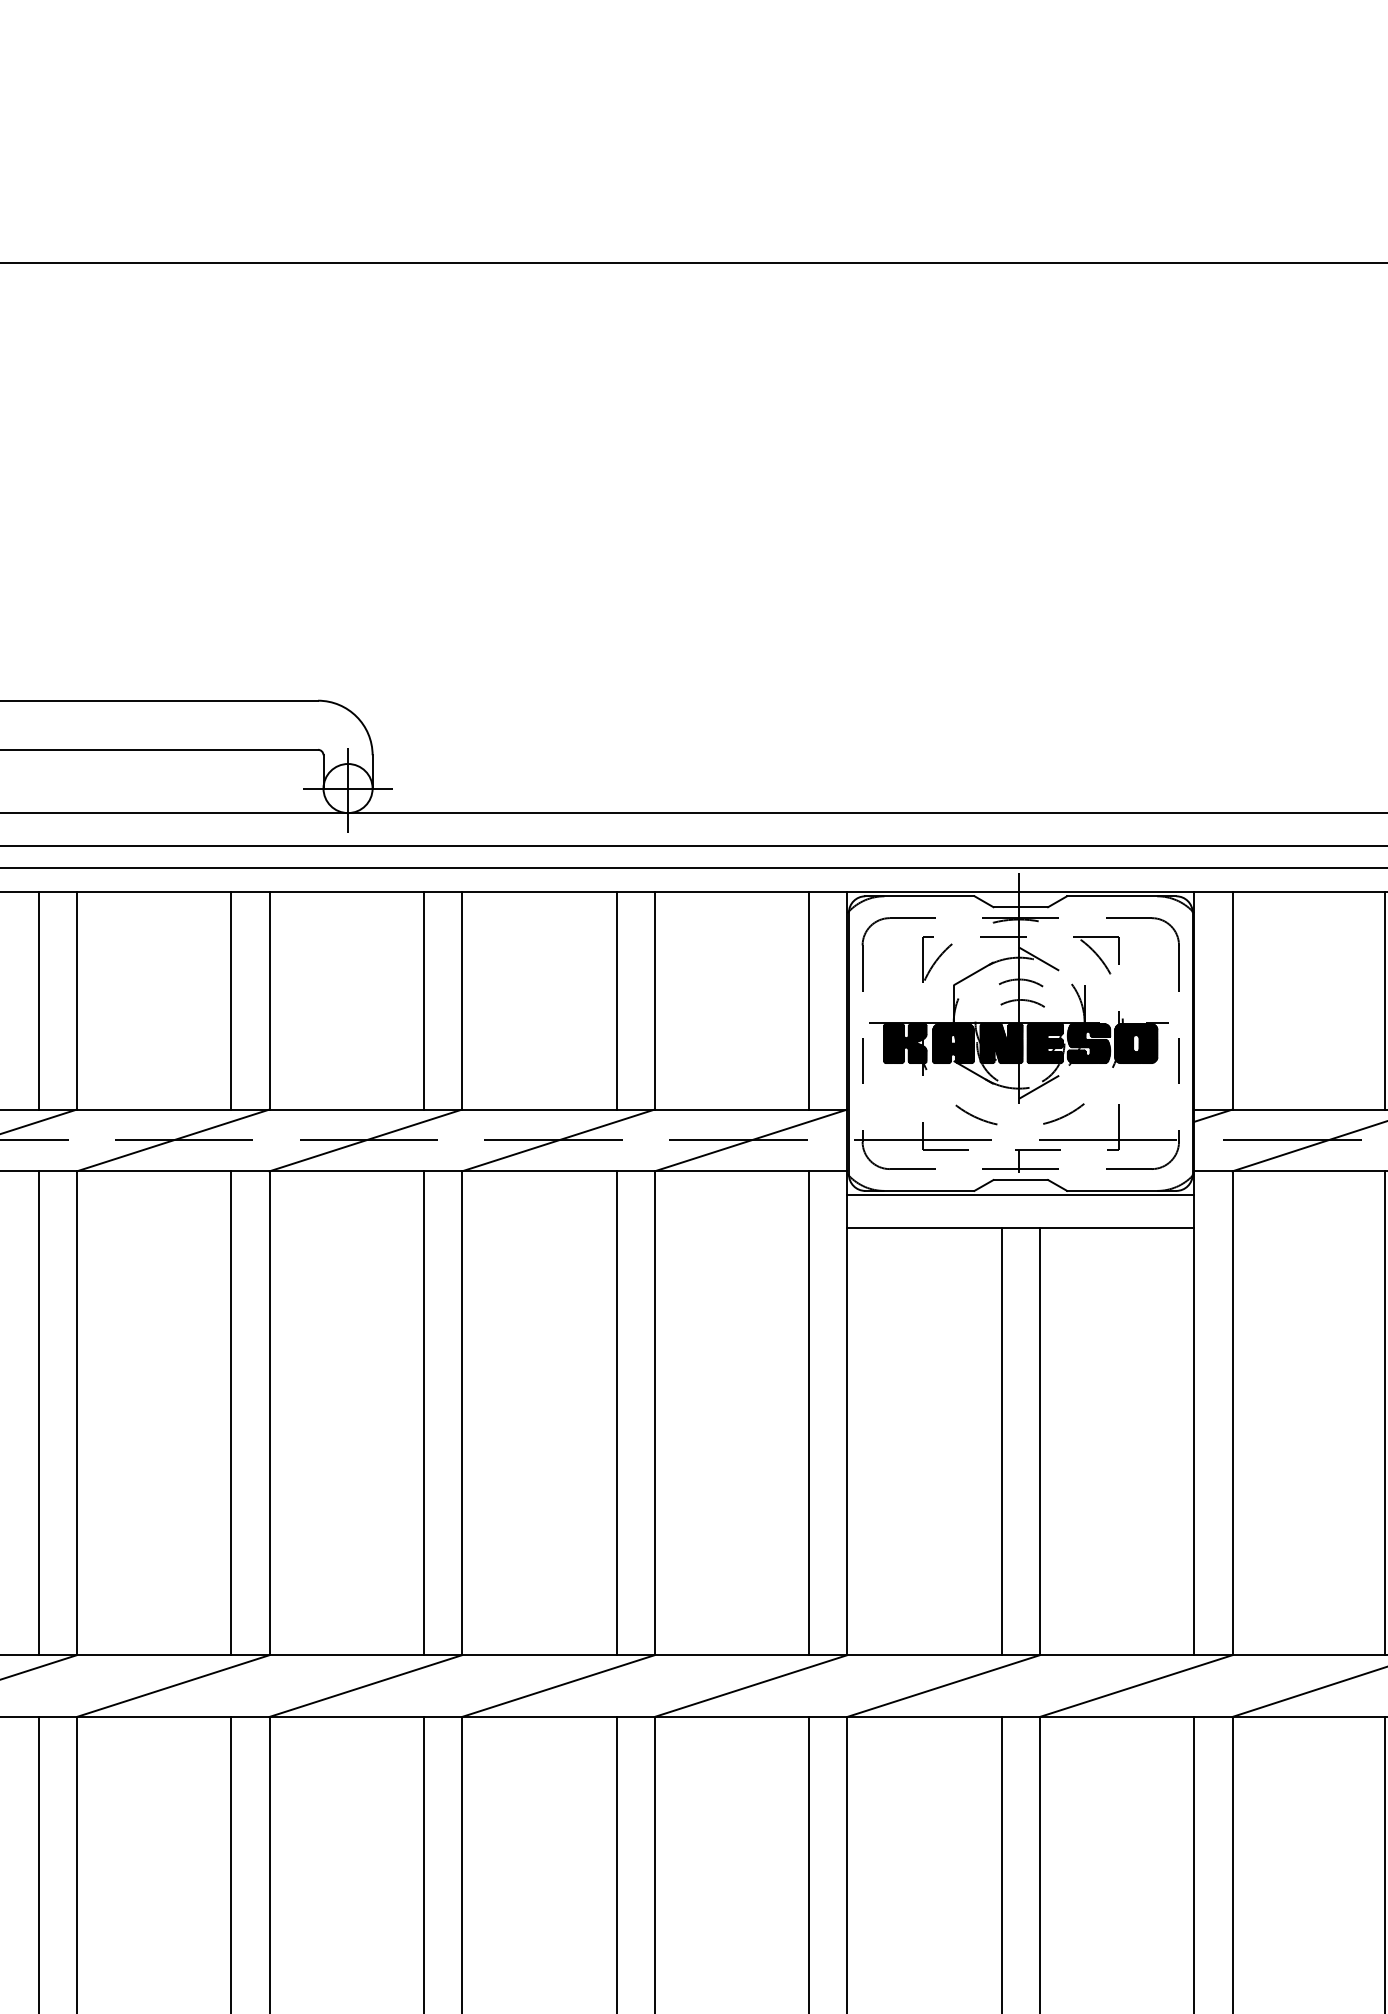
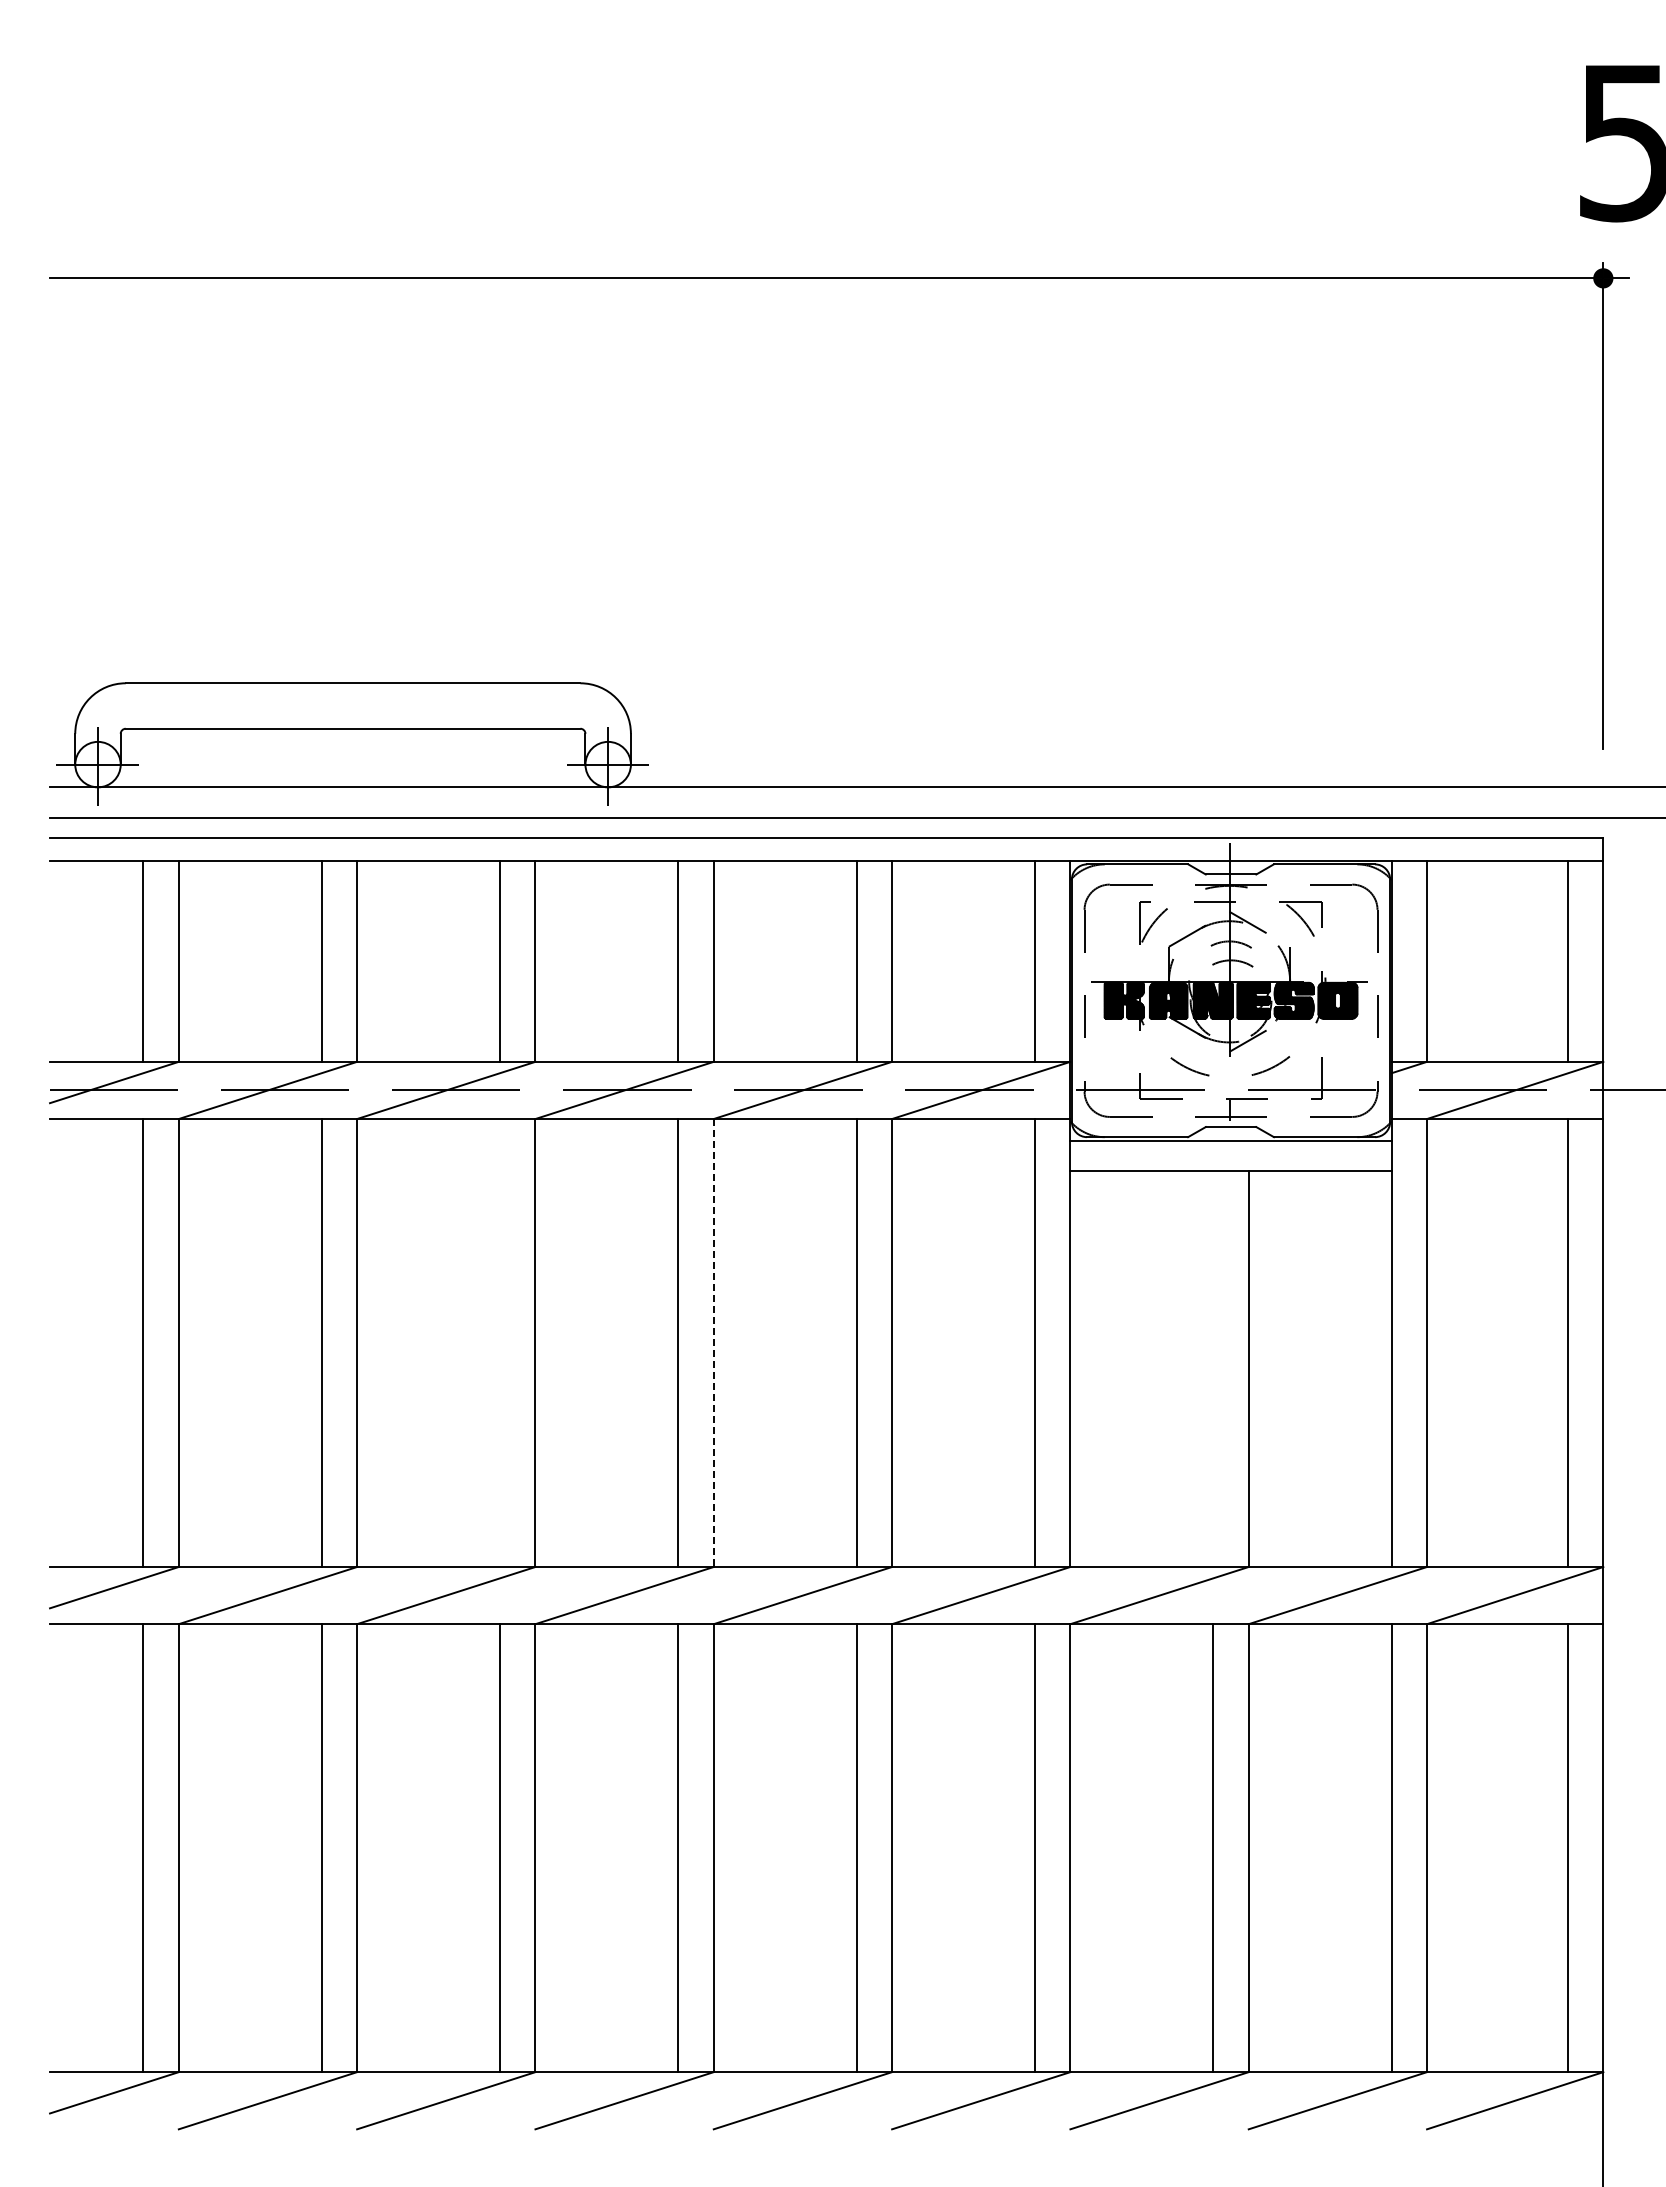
line: (231, 1413) -> (500, 1343), removed
line: (461, 1413) -> (713, 1343), solid -> dashed
line: (1001, 1441) -> (1213, 1369), removed

